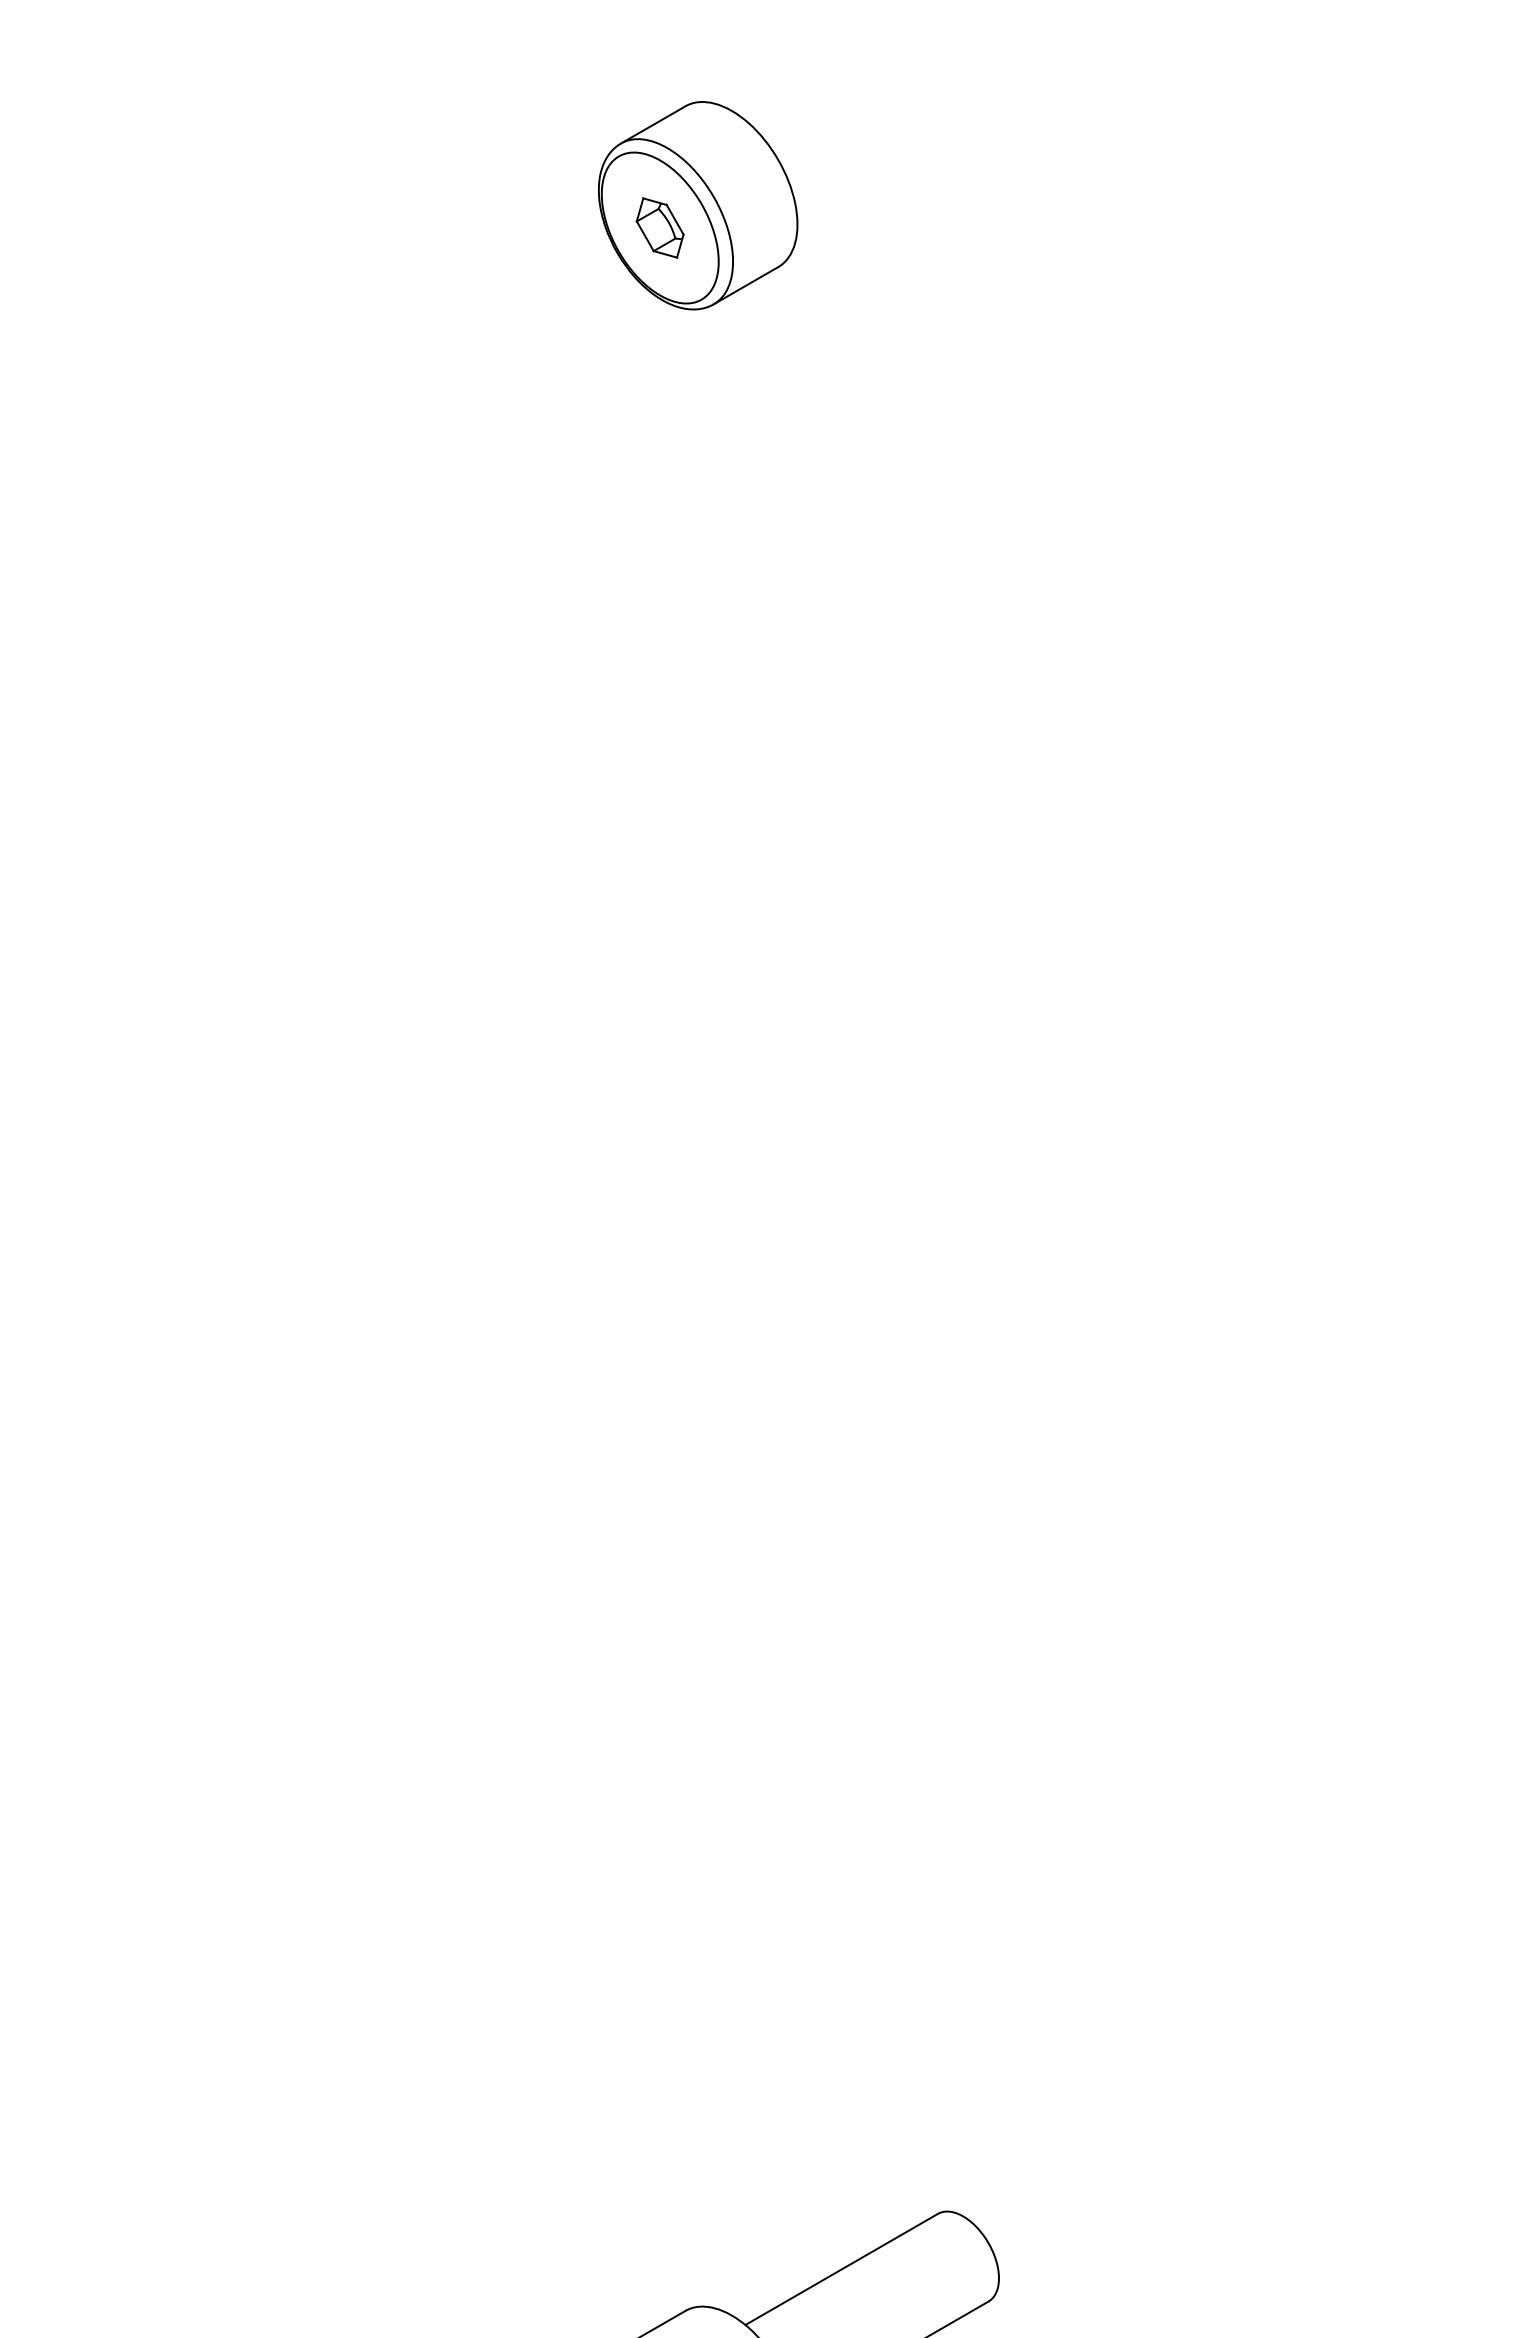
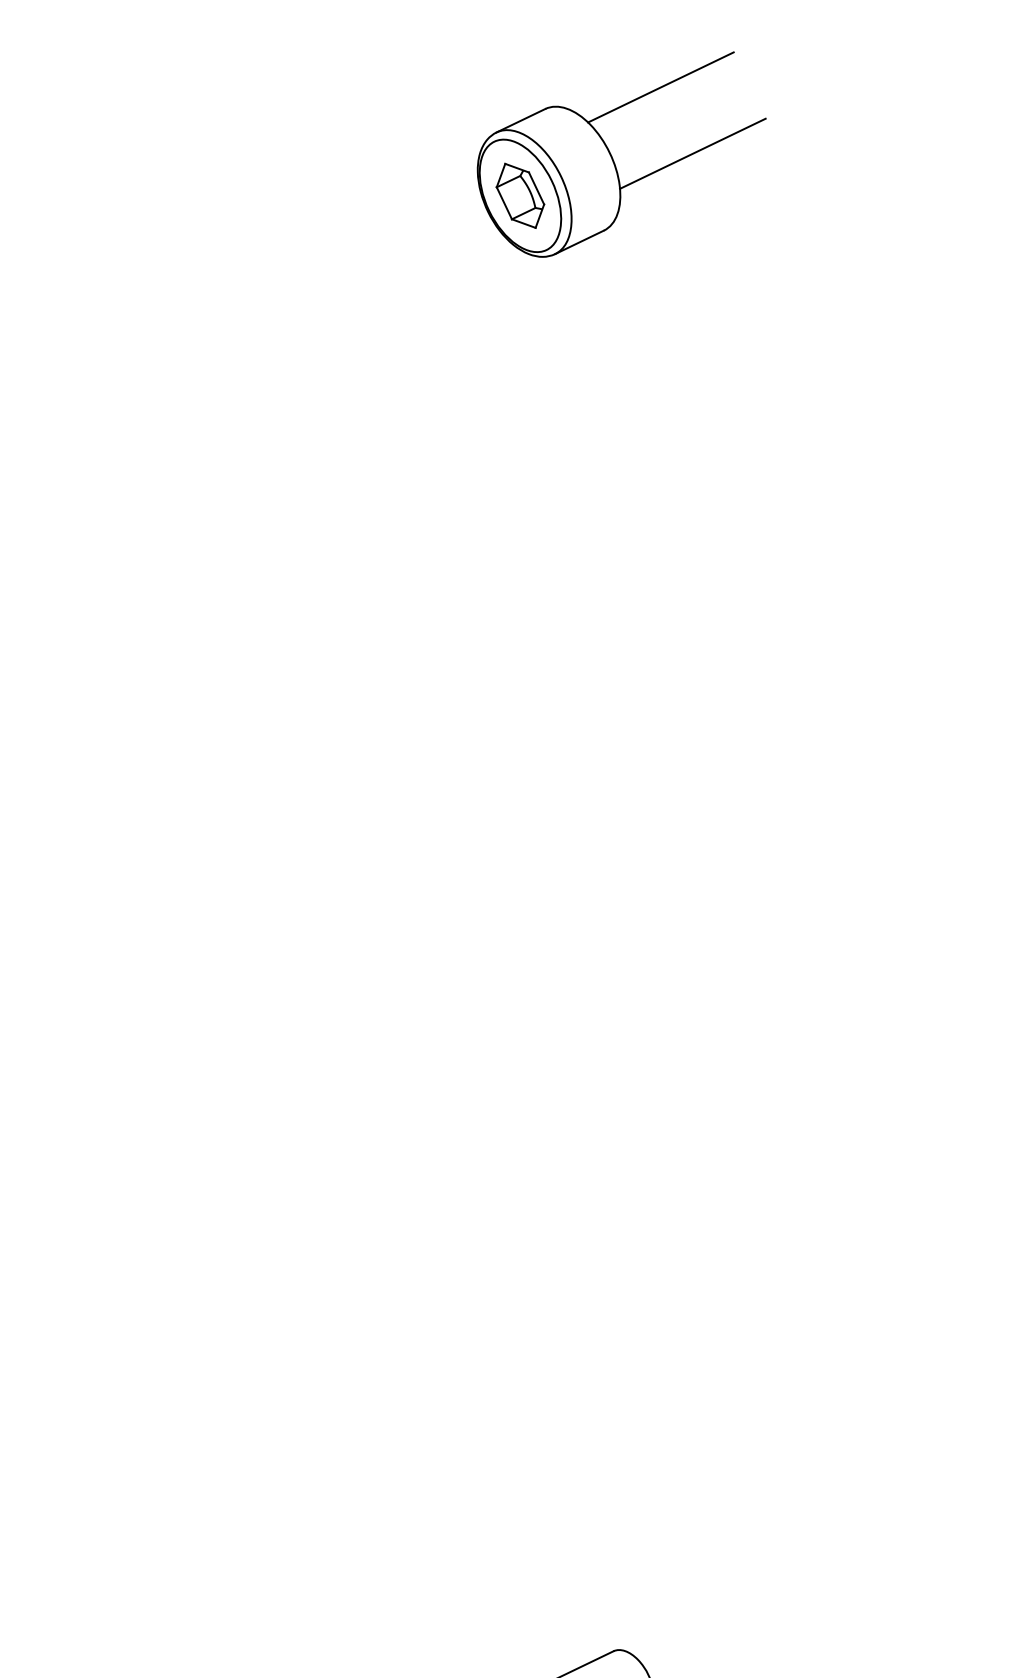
line: (841, 64) -> (660, 87), added
line: (892, 152) -> (693, 153), added
part: (659, 227) -> (519, 195), size x1.43

